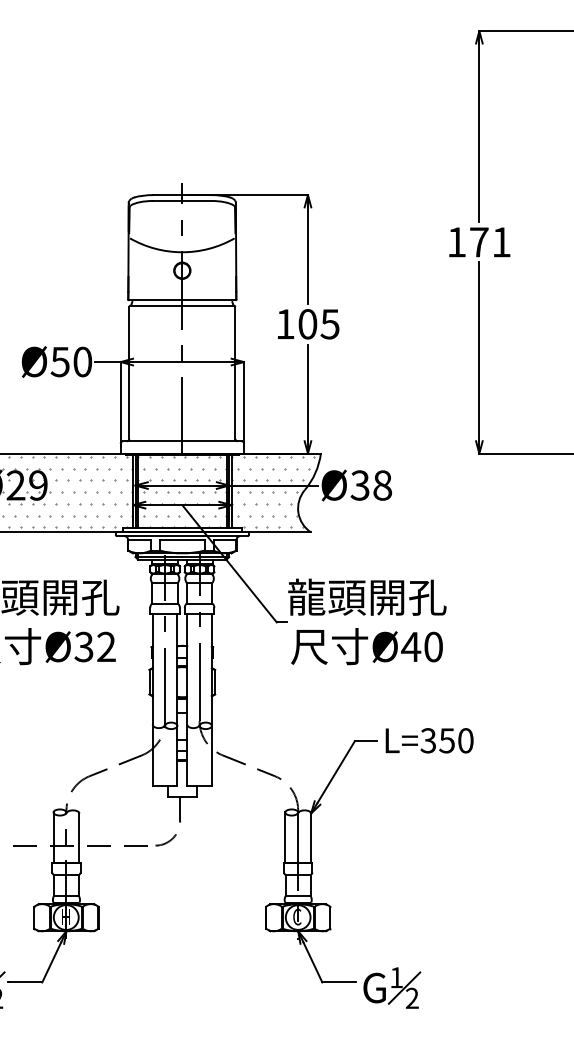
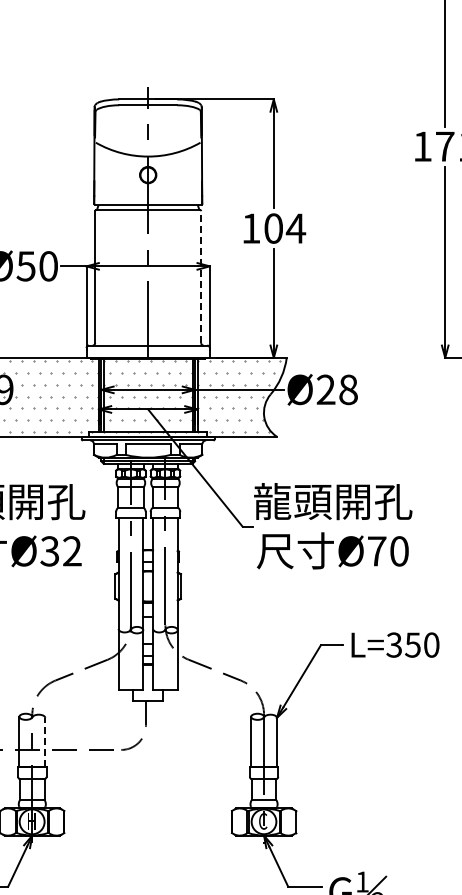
text: (330, 324) -> (296, 228), 105 -> 104
line: (235, 372) -> (201, 276), solid -> dashed
text: (359, 485) -> (325, 389), 38 -> 28
text: (411, 646) -> (377, 550), 40 -> 70
line: (79, 838) -> (45, 742), solid -> dashed

